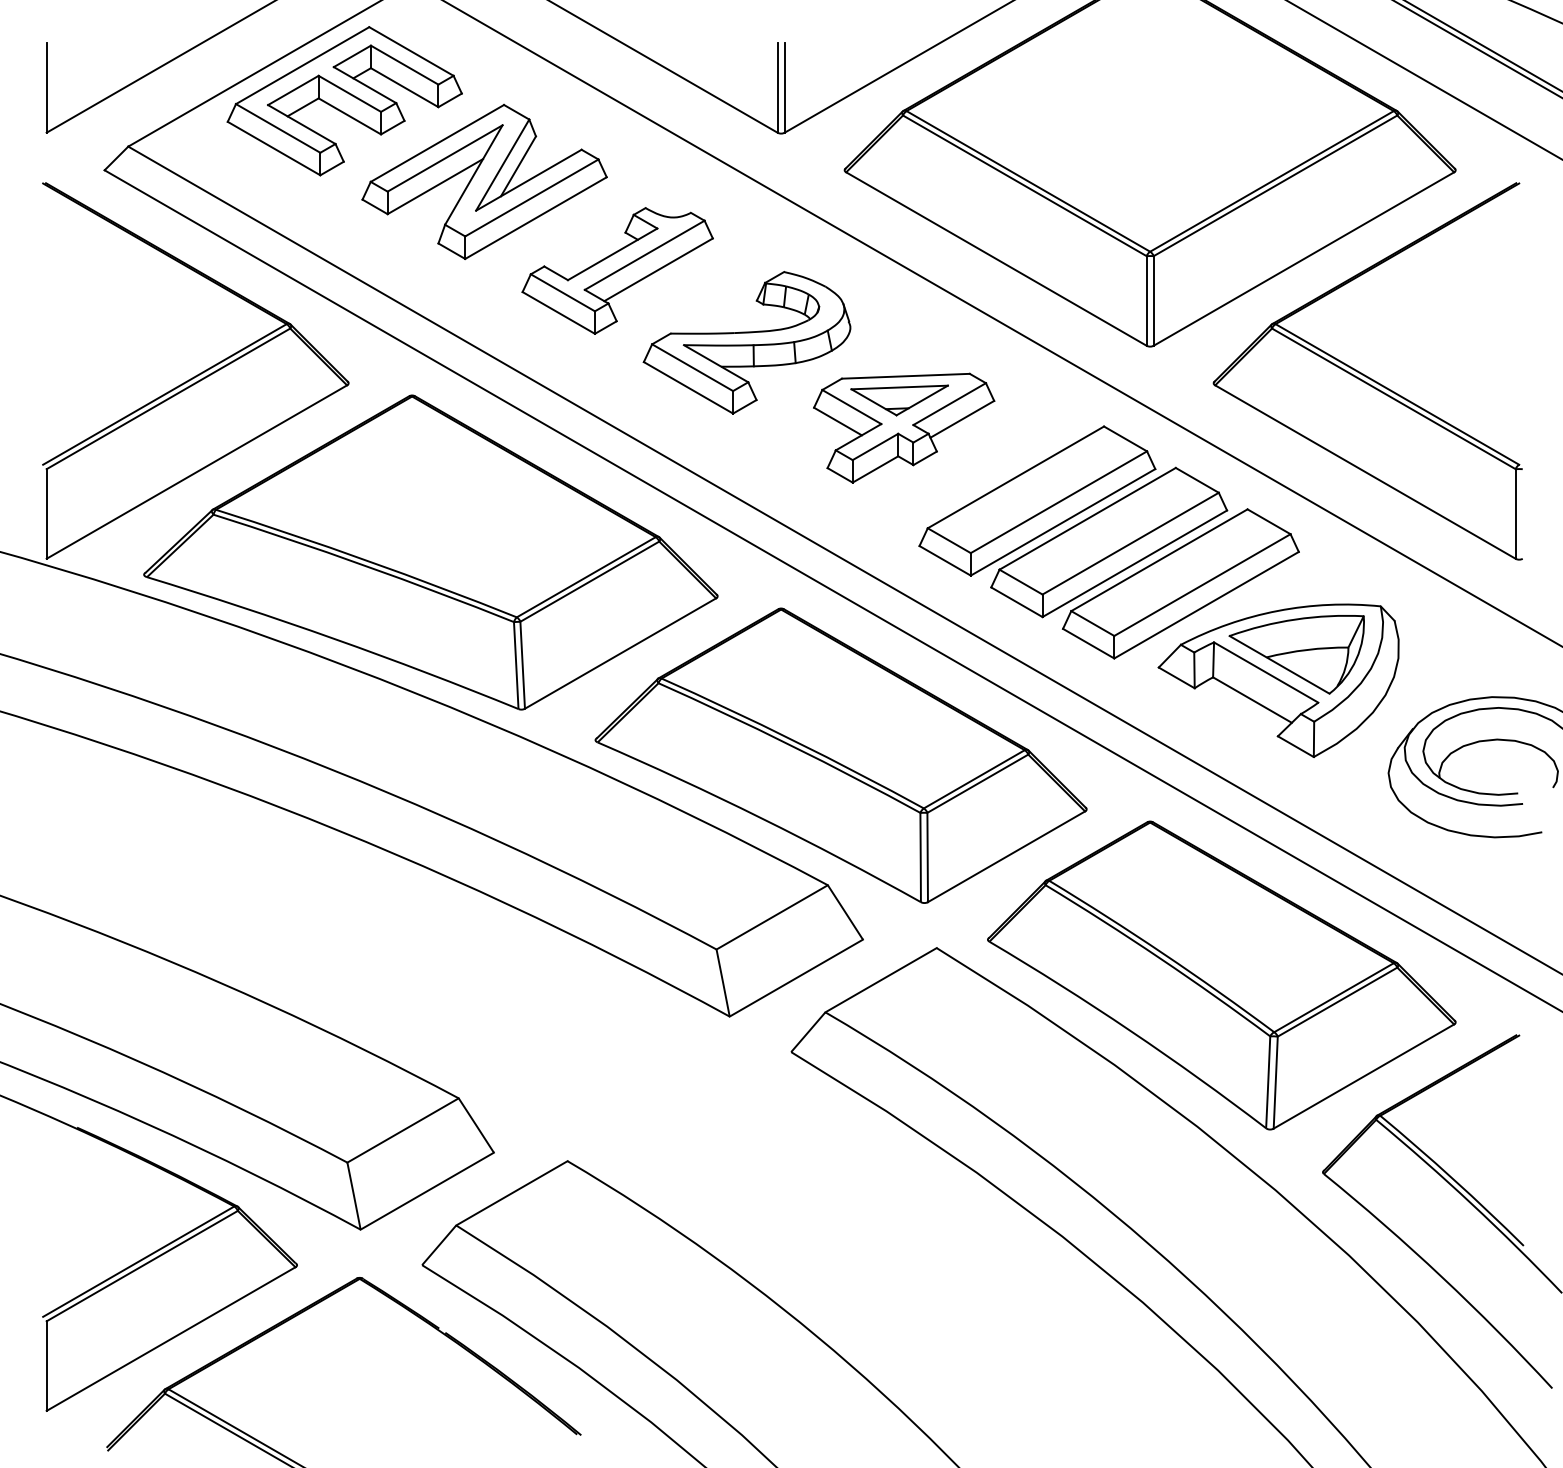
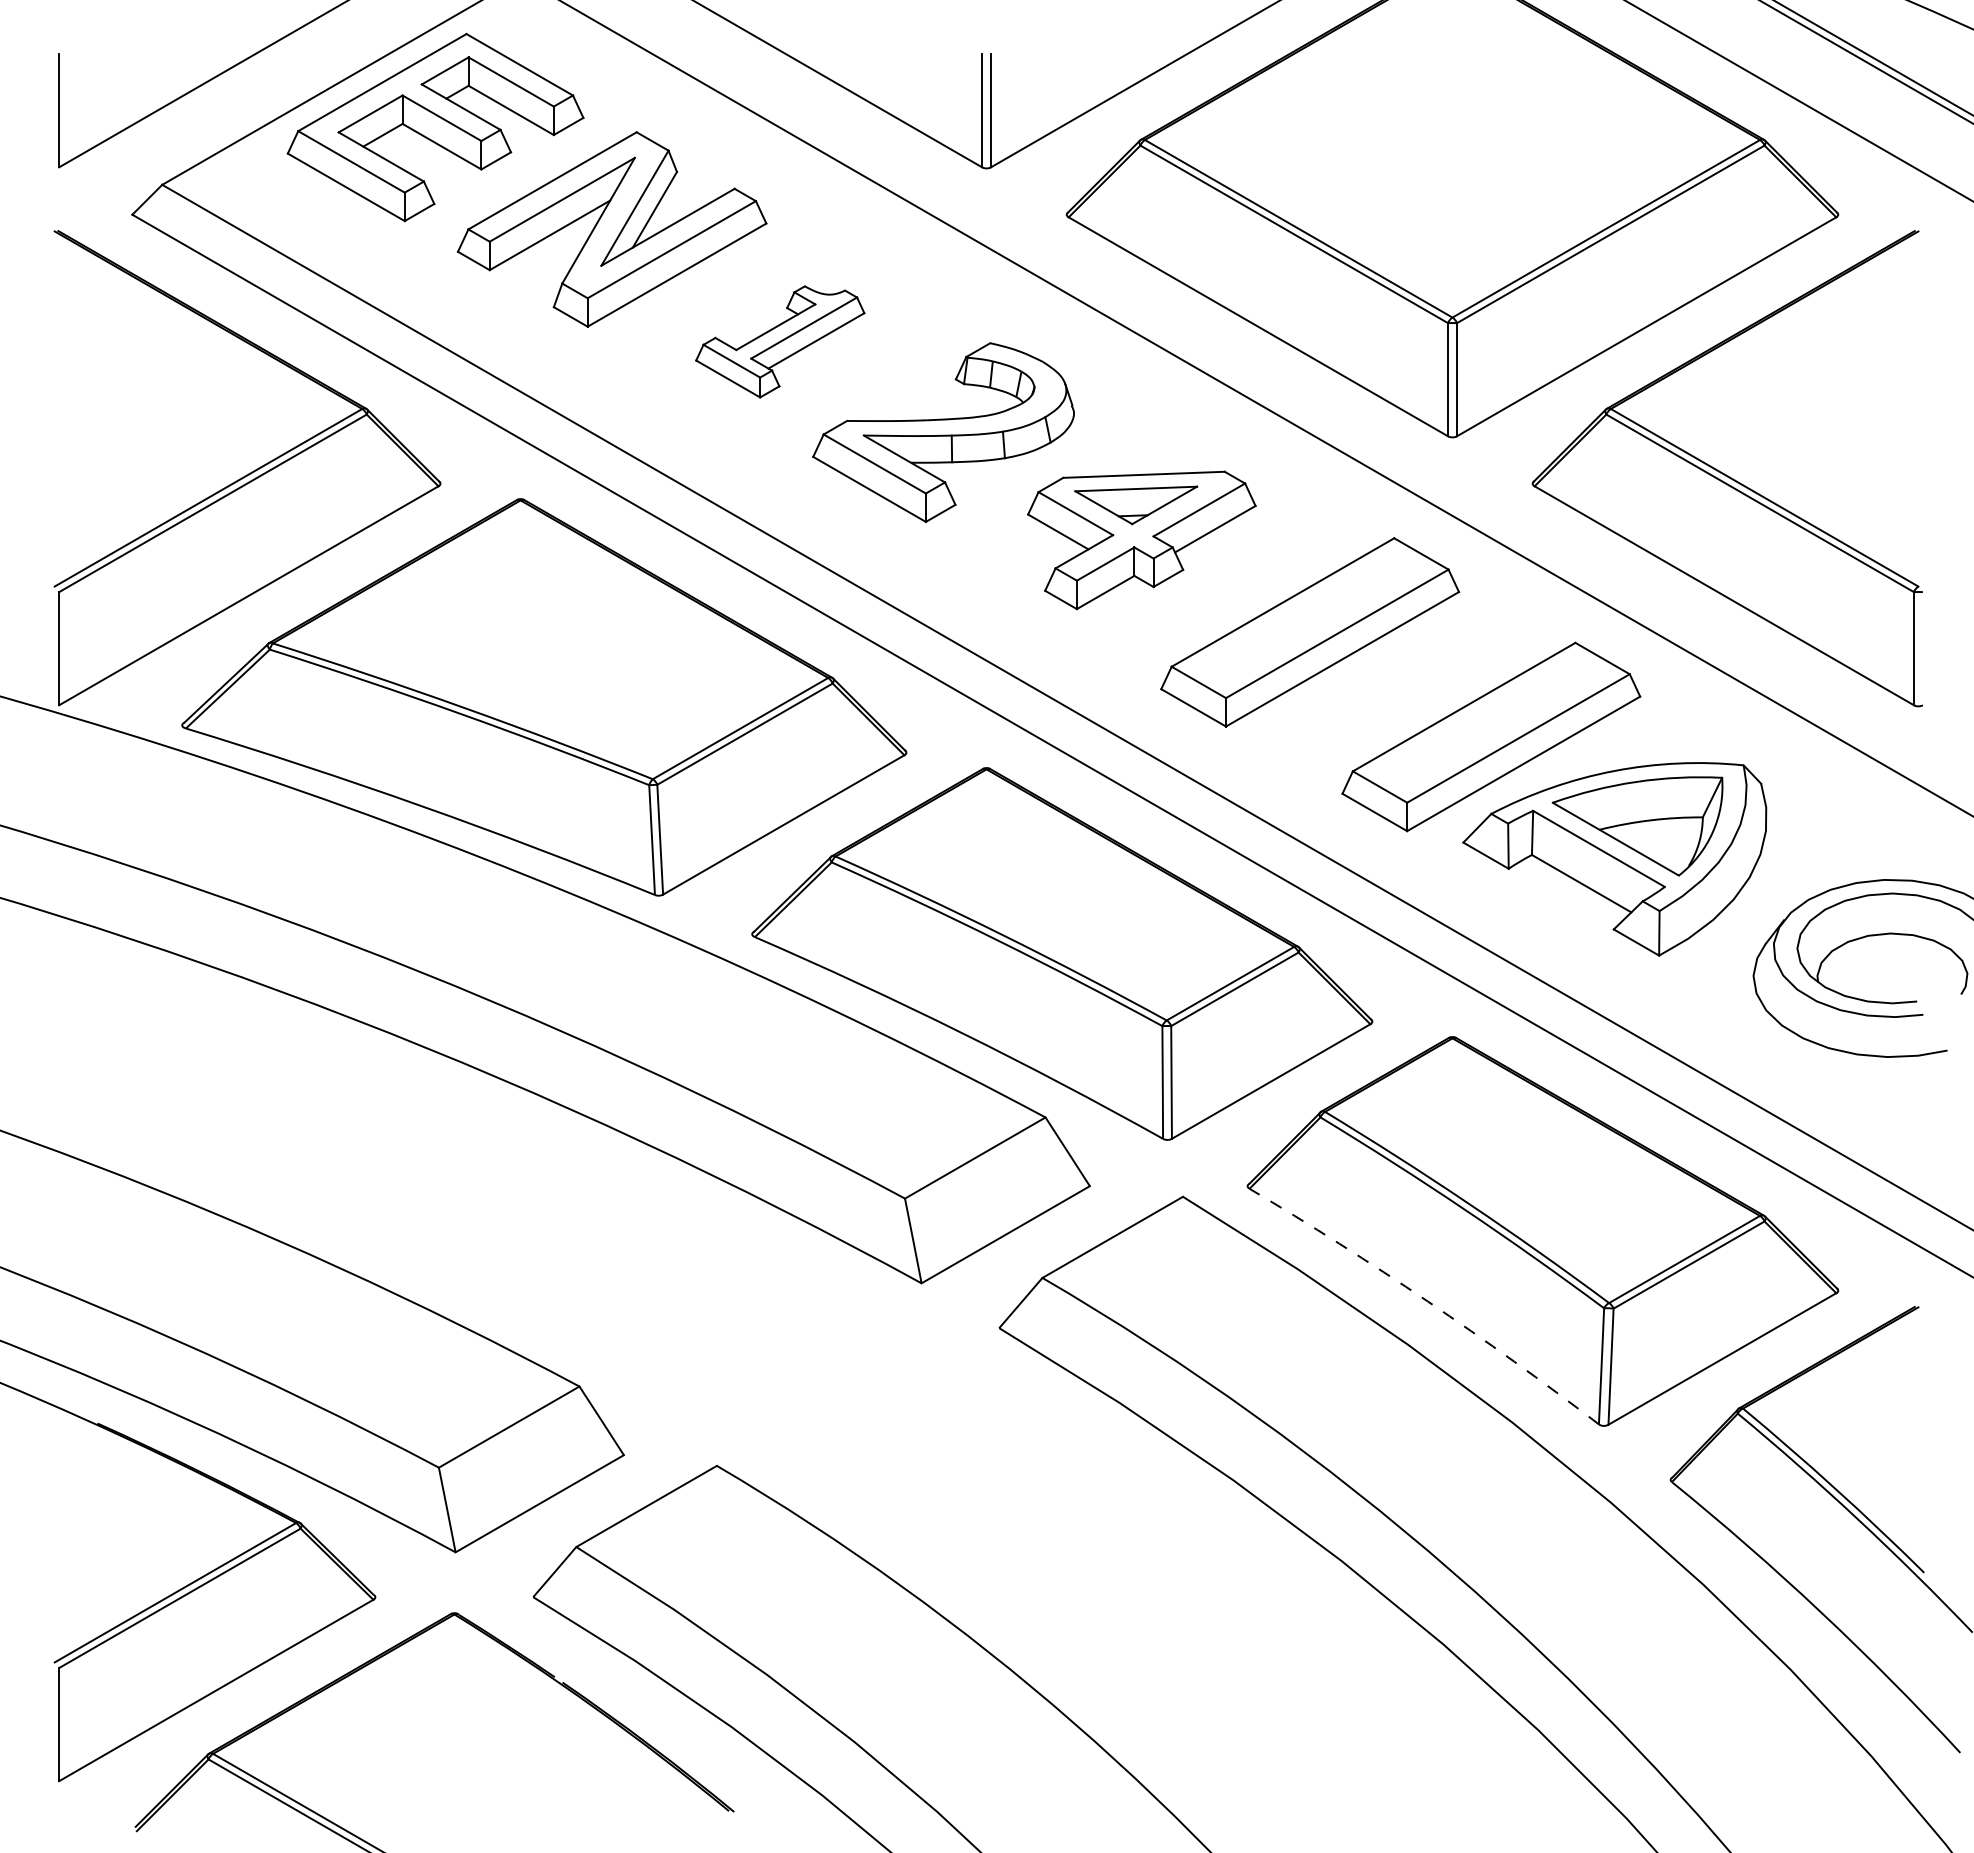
part: (617, 270) -> (780, 341), size x0.7
part: (1108, 542) -> (1400, 684), removed
arc: (1130, 1031) -> (1427, 1301), solid -> dashed

